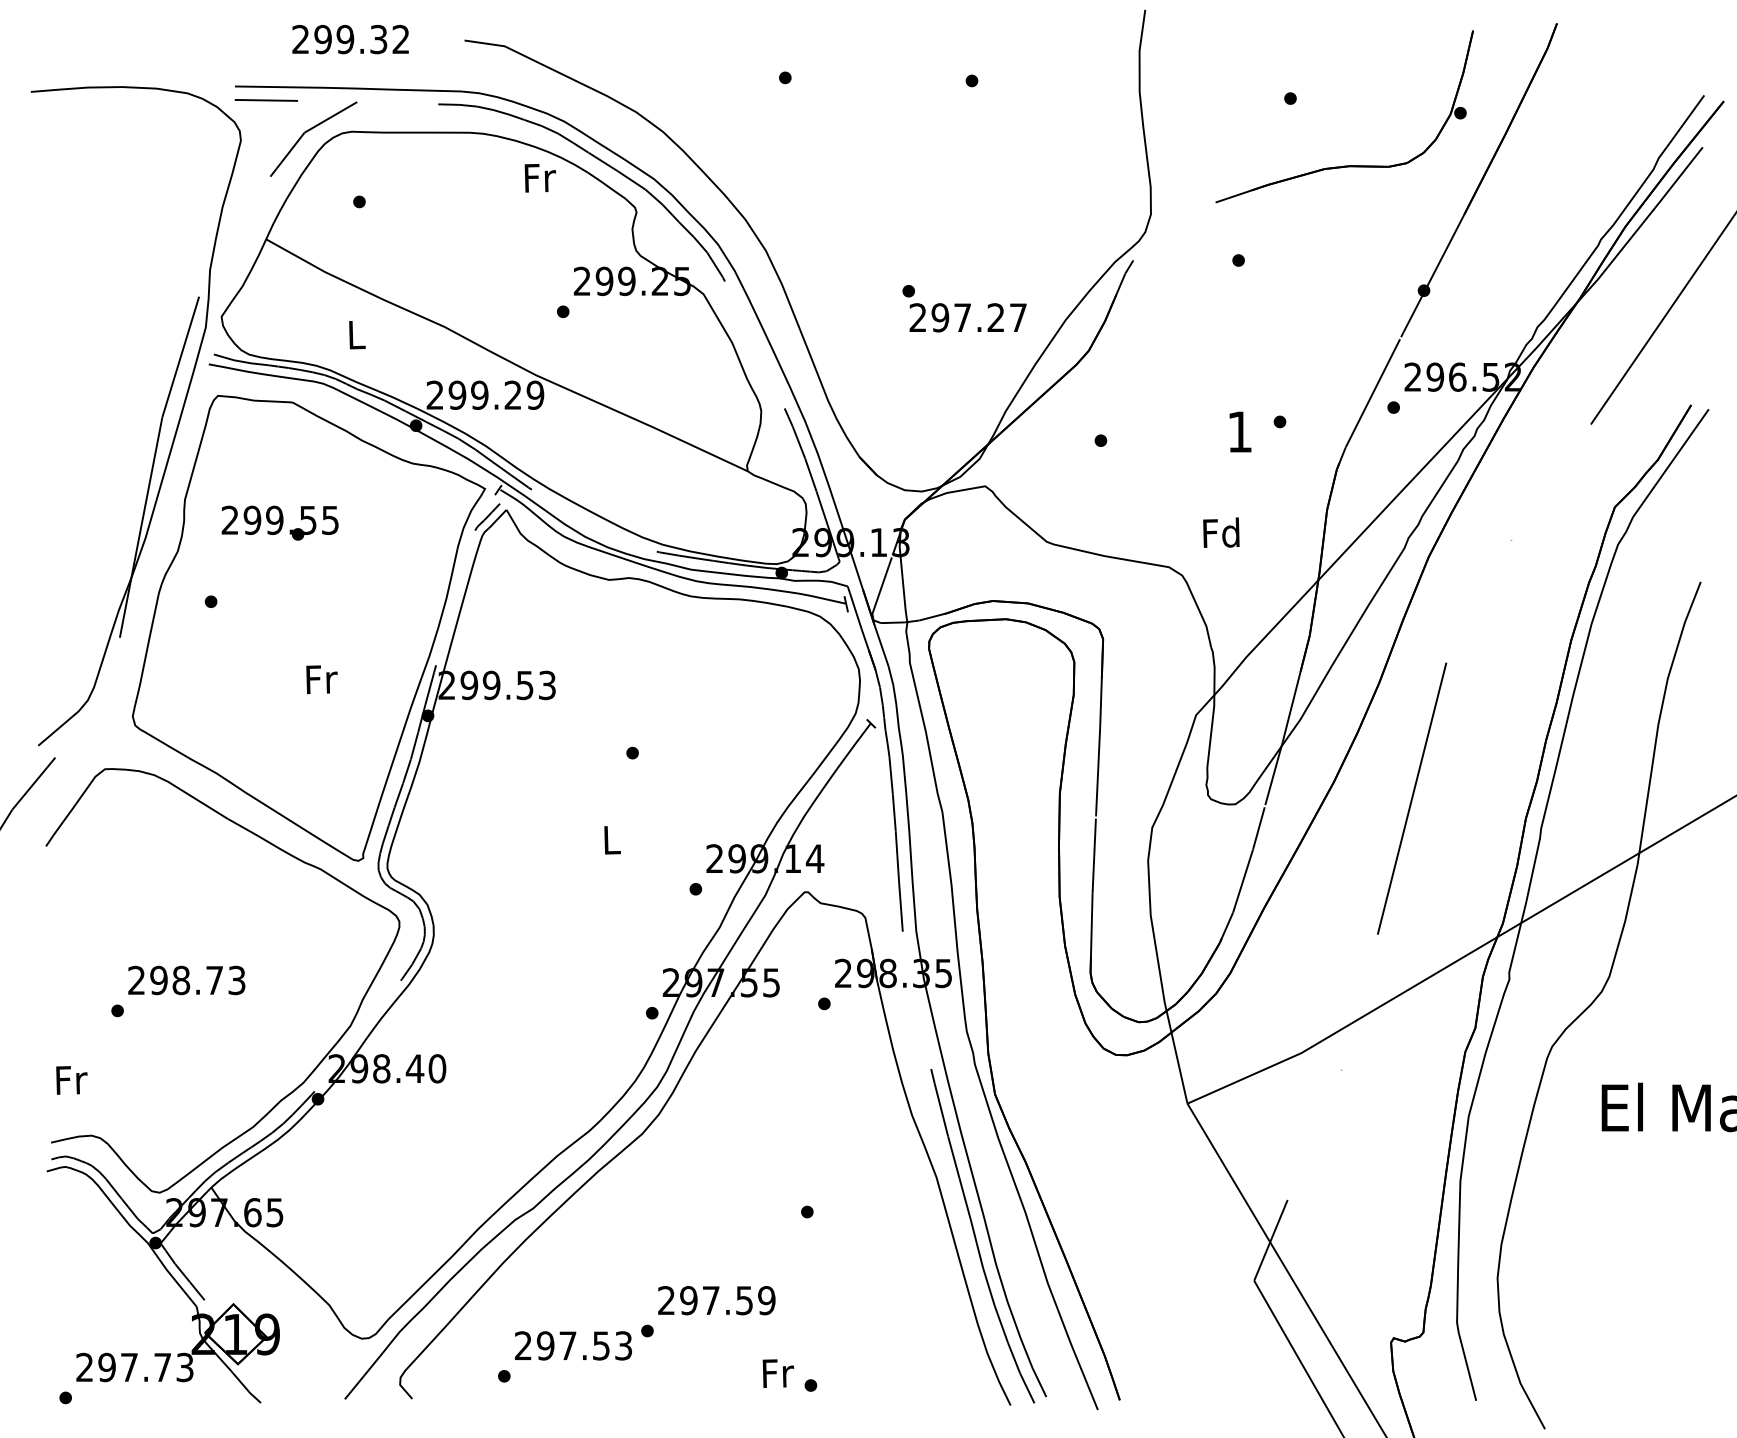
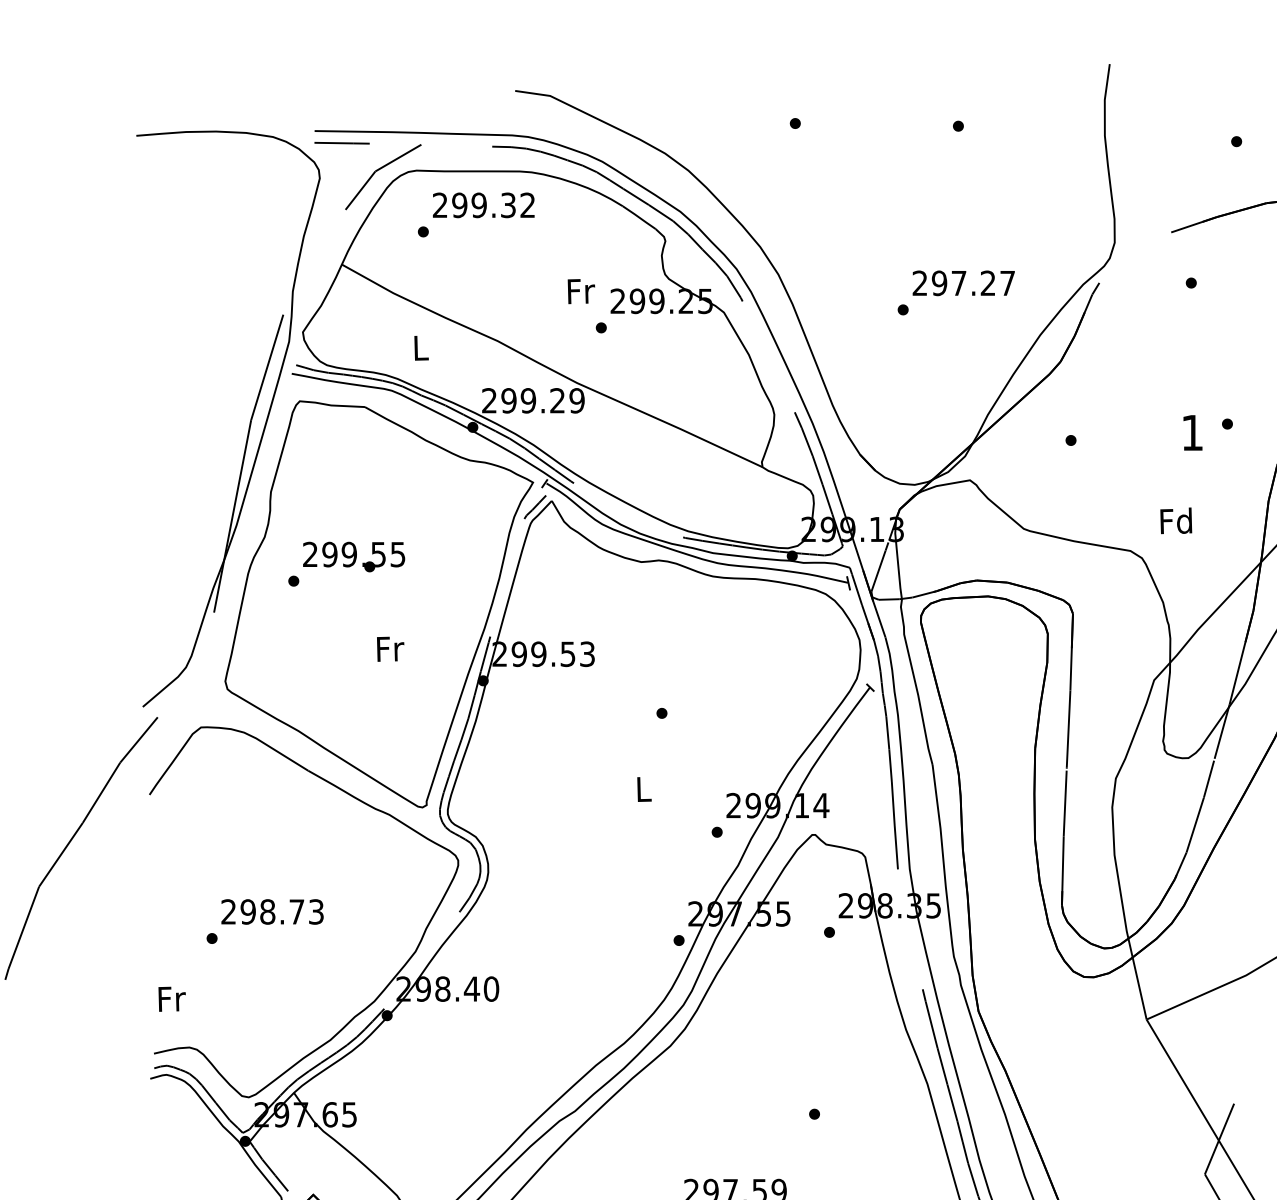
text: (350, 39) -> (483, 205), moved
text: (539, 178) -> (580, 291), moved
text: (967, 317) -> (963, 283), moved
text: (279, 522) -> (353, 556), moved

